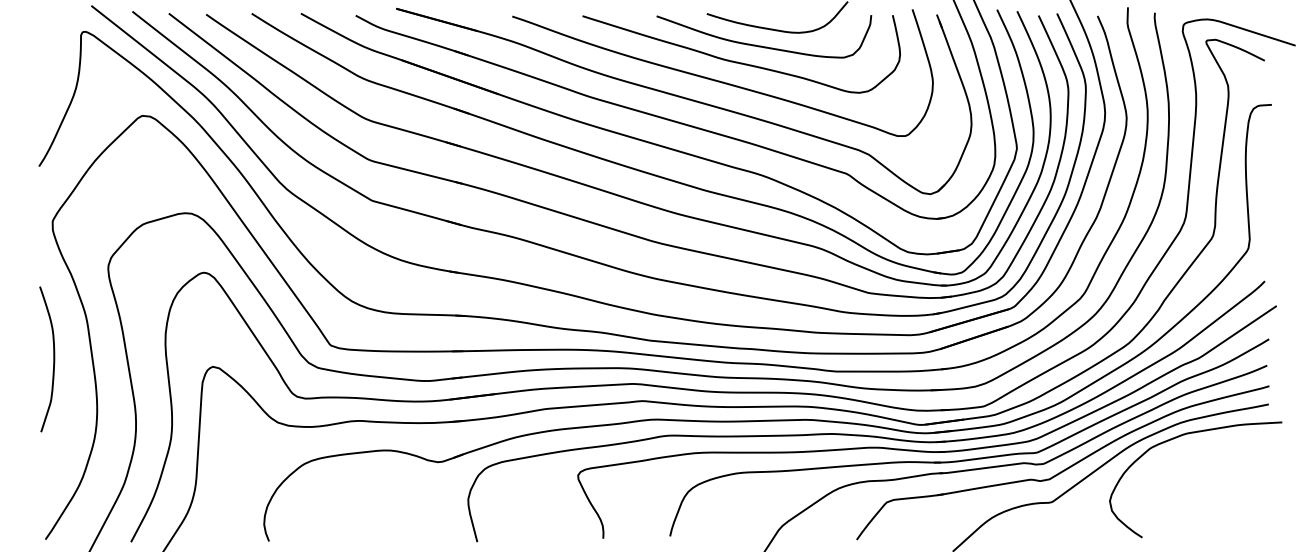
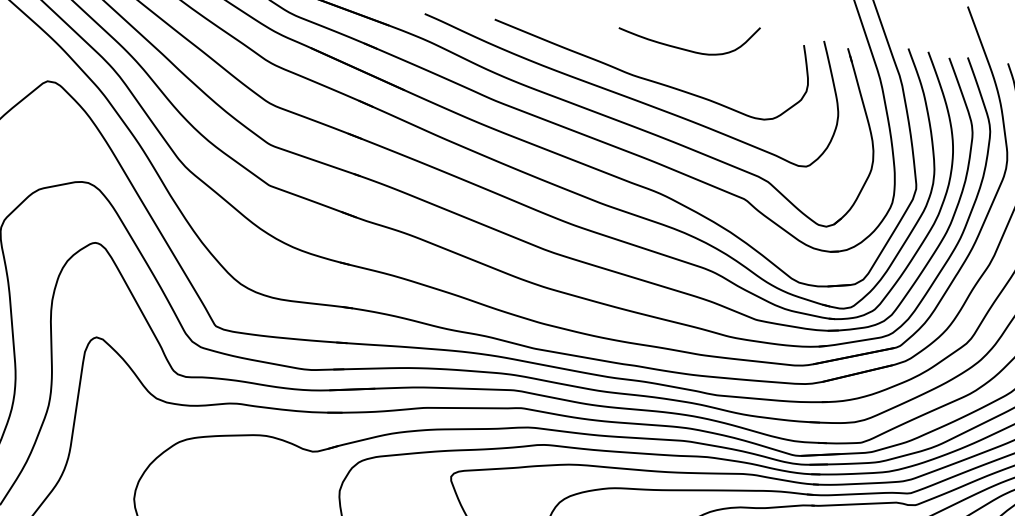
curve: (761, 45) -> (670, 64), removed

